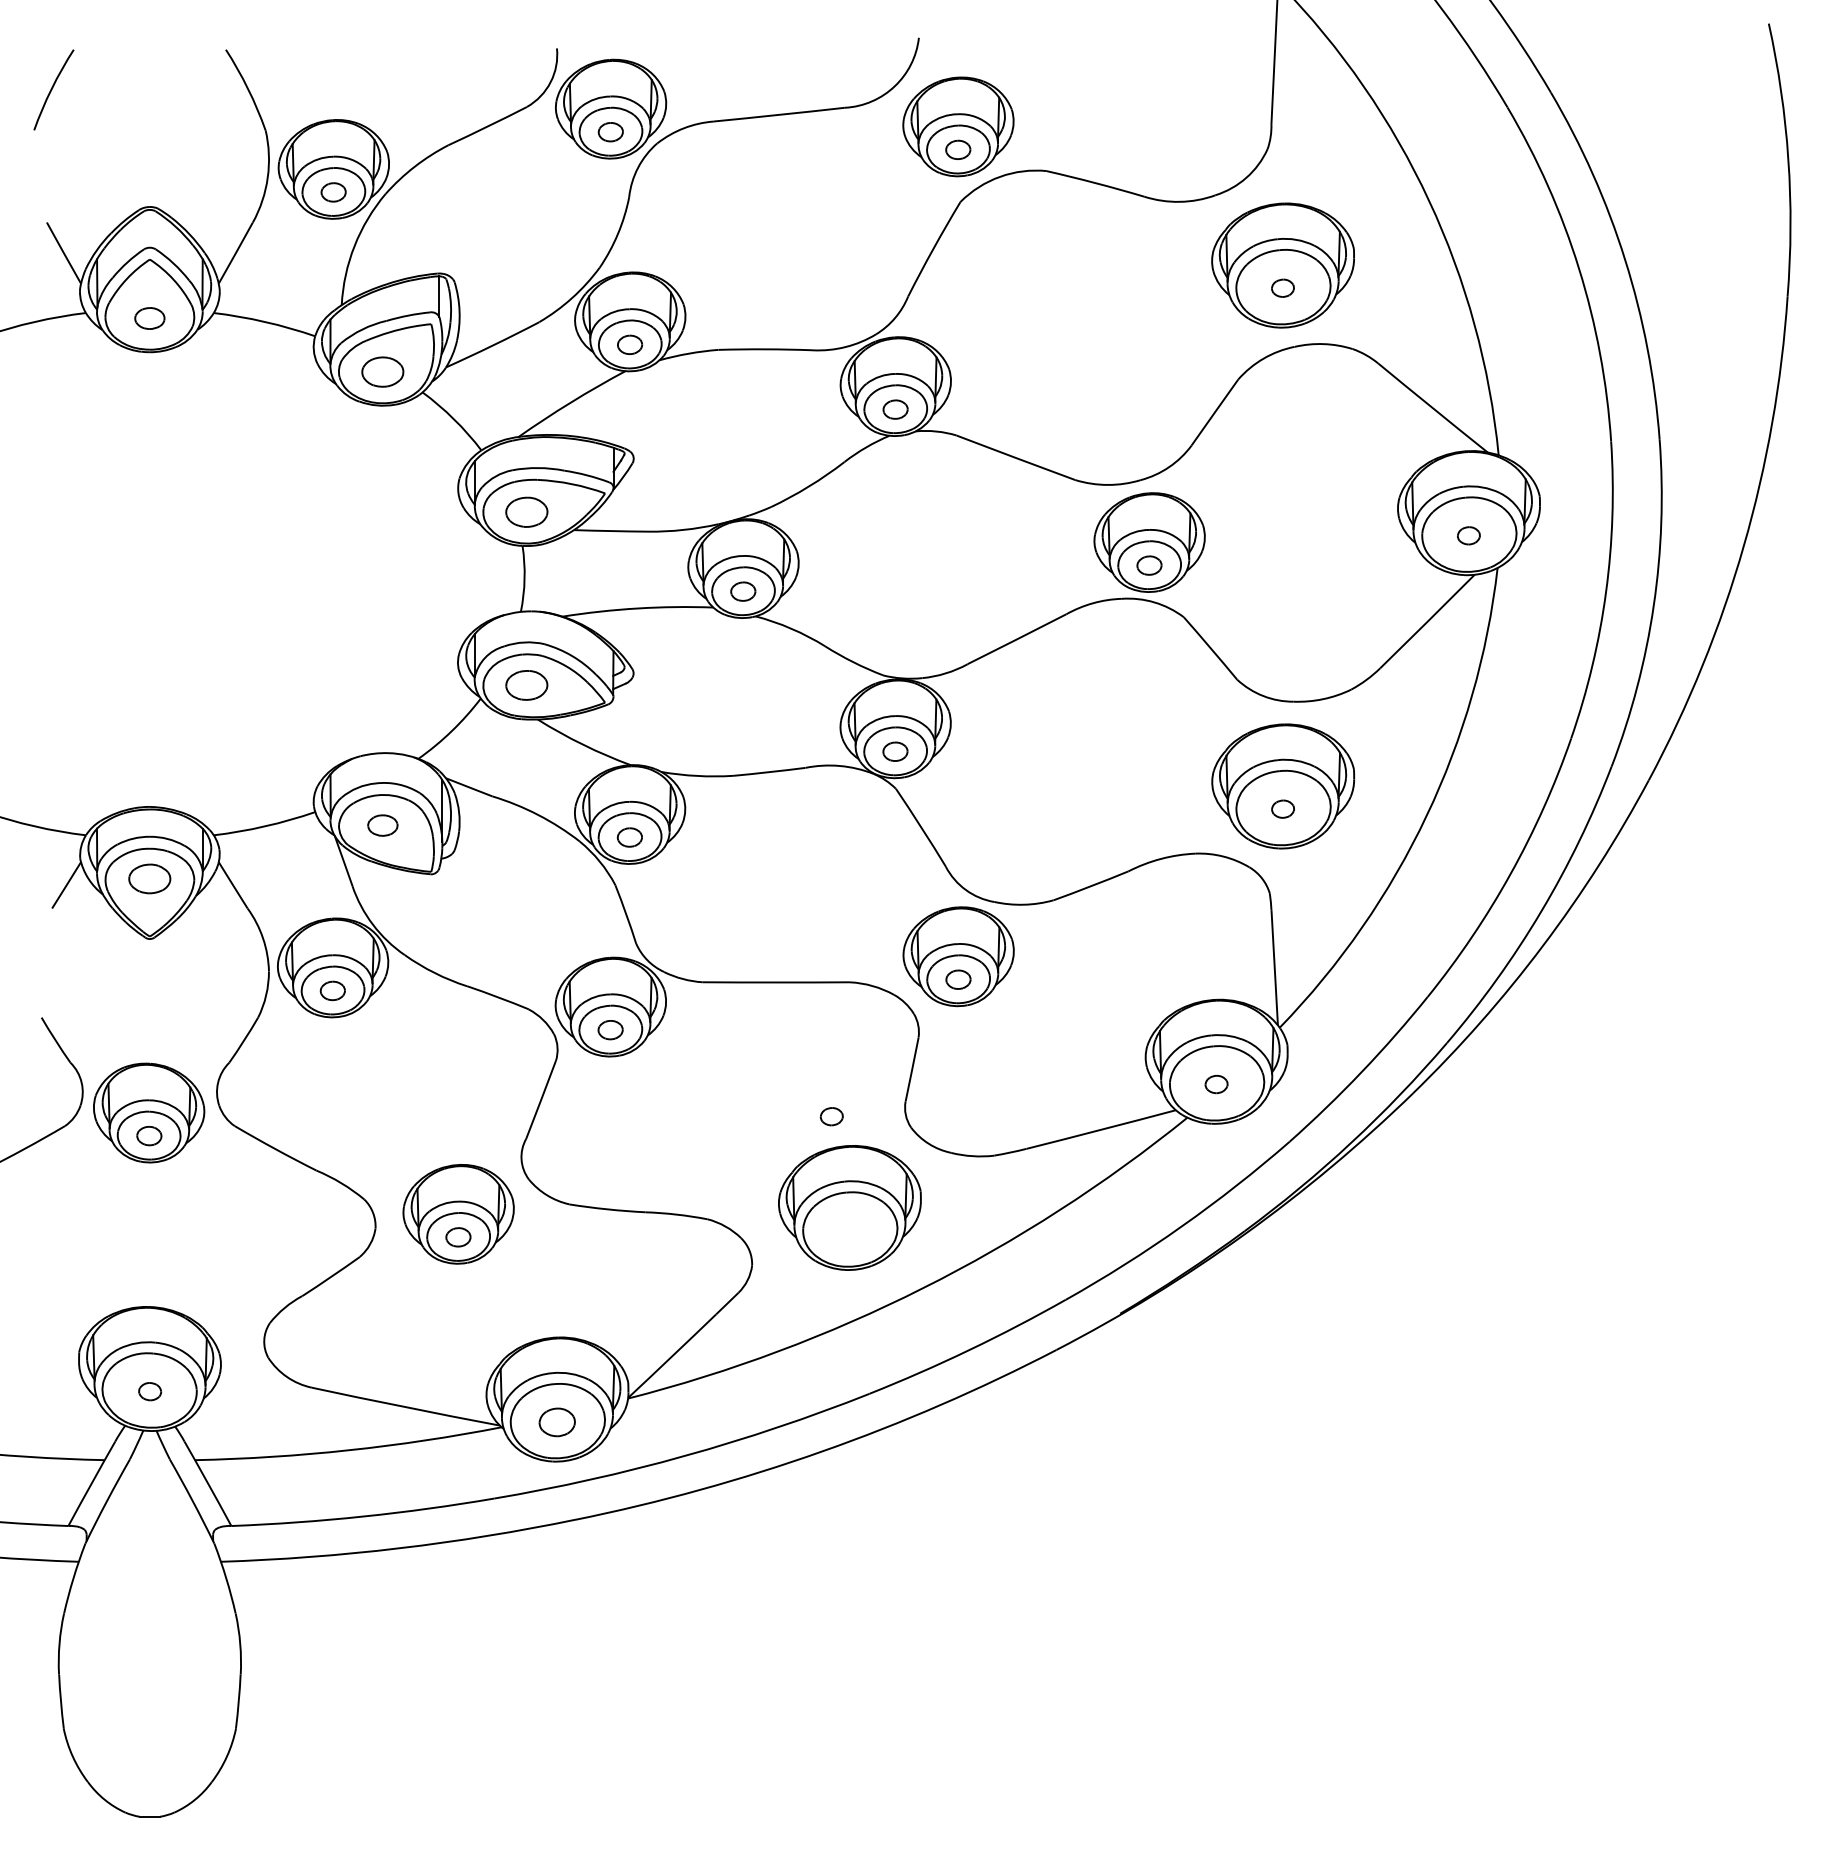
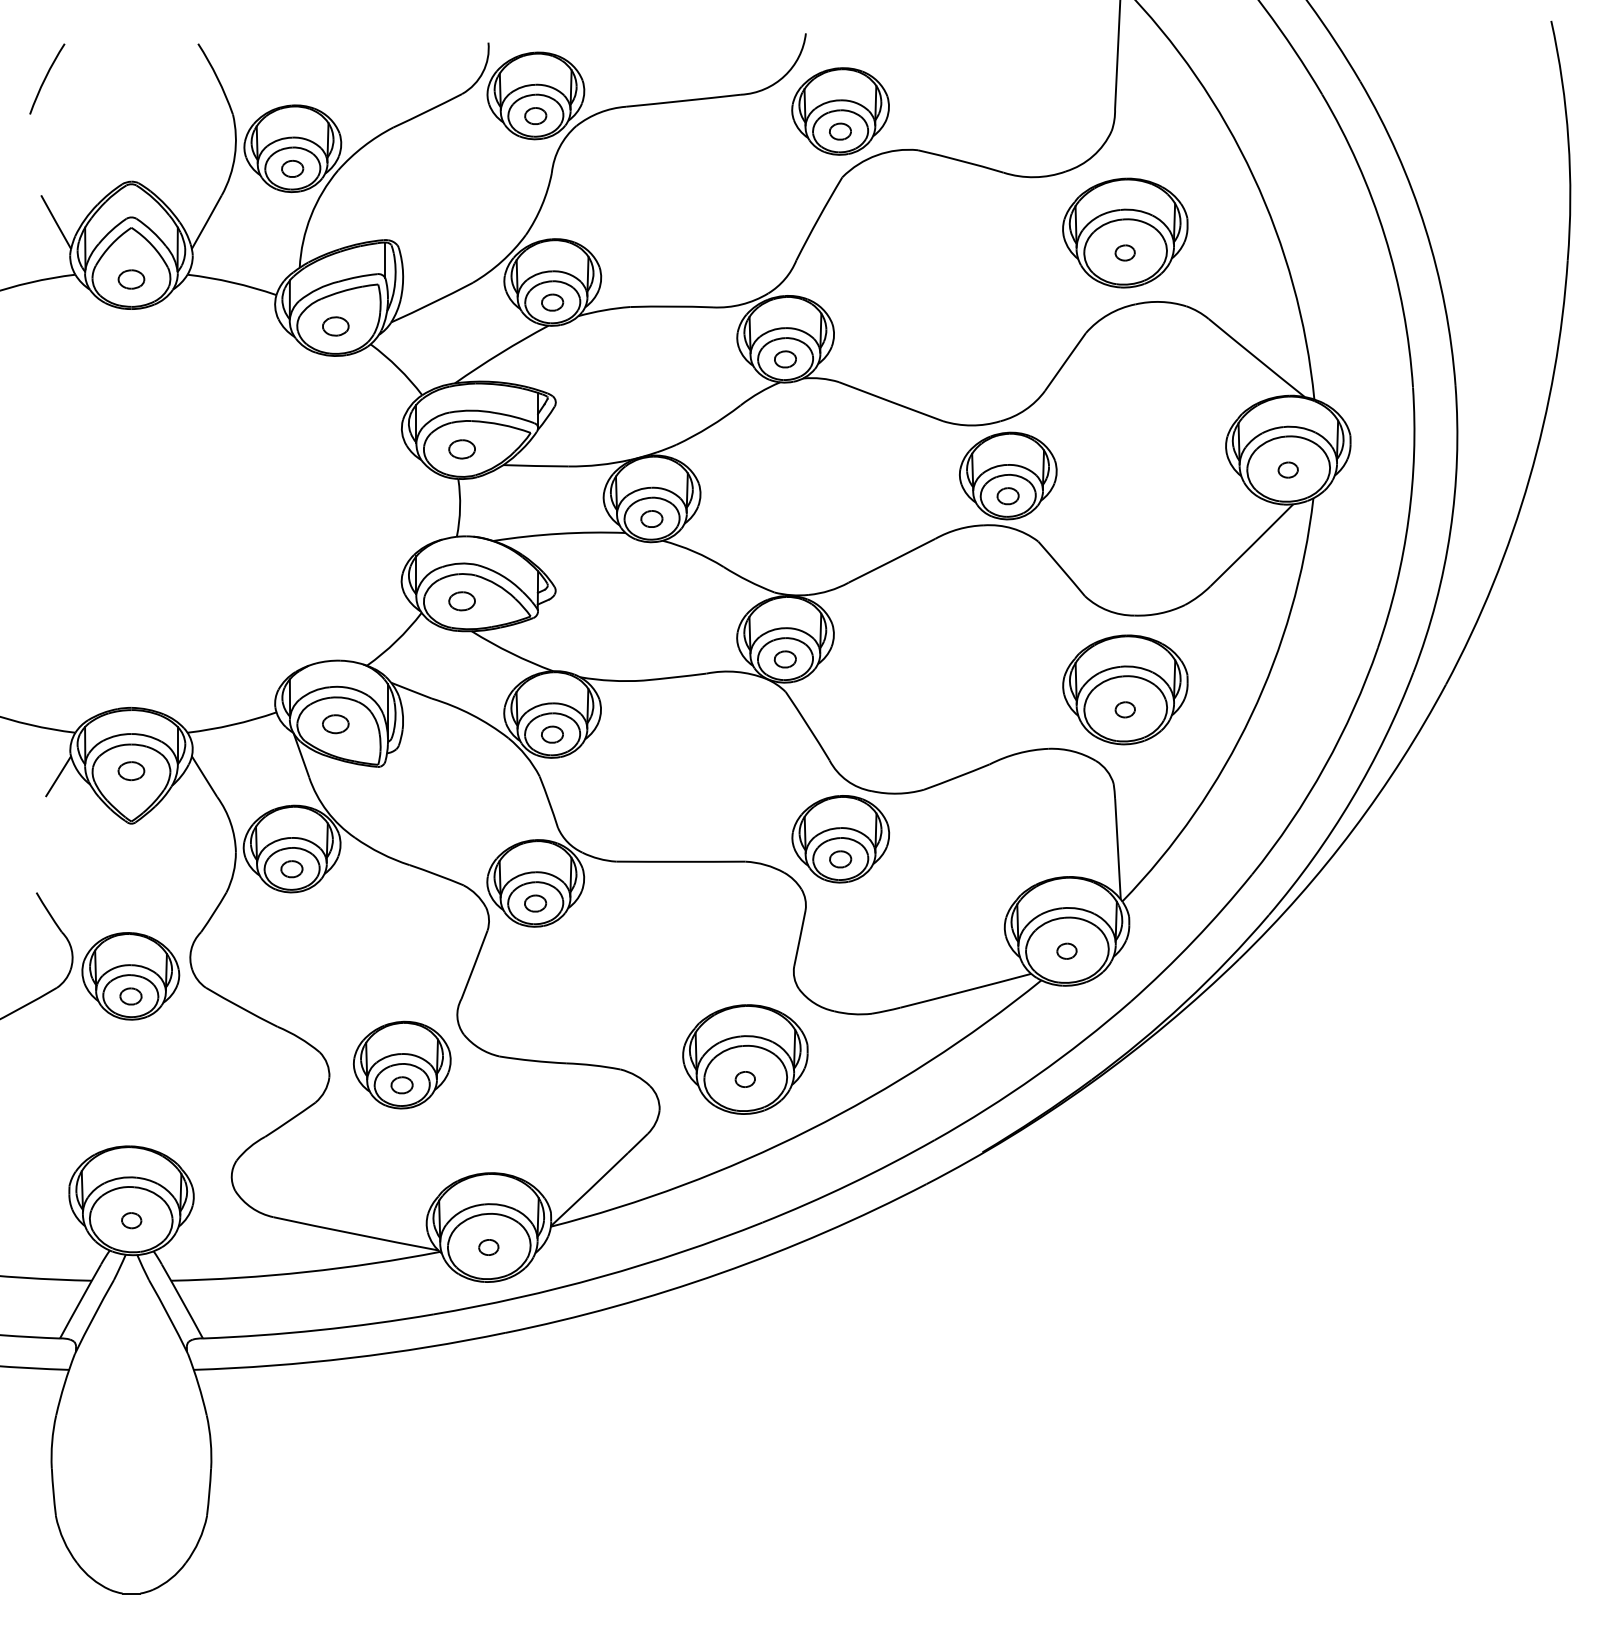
part: (382, 371) -> (335, 325), size x0.71
part: (526, 511) -> (461, 448), size x0.71
part: (526, 685) -> (461, 601), size x0.71
part: (149, 879) -> (131, 771), size x0.71
part: (831, 1116) -> (745, 1079), moved
part: (557, 1421) -> (488, 1246), size x0.62

